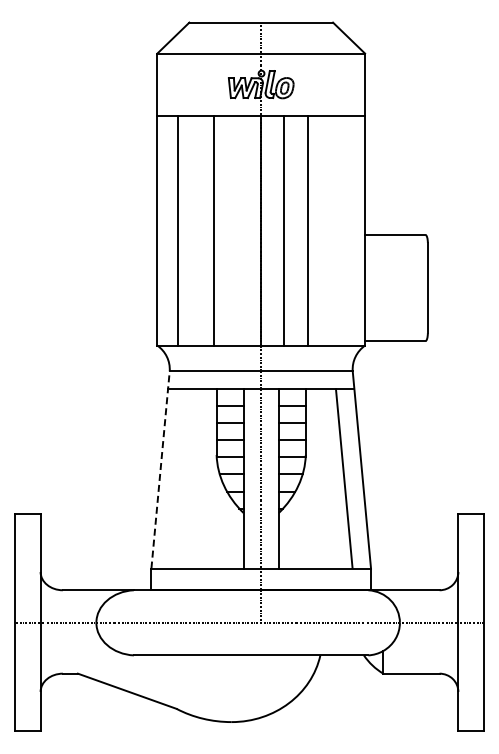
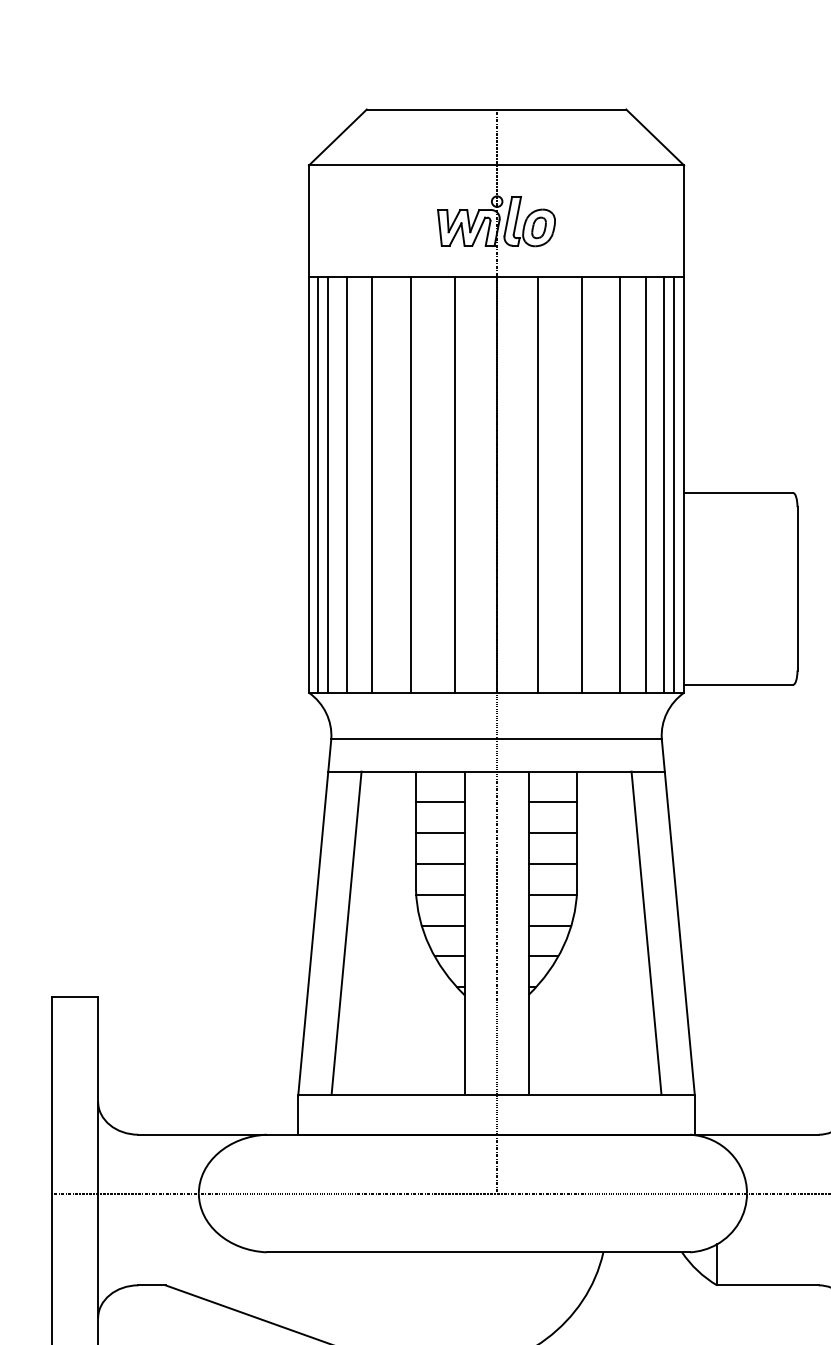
line: (162, 230) -> (318, 484), added
line: (167, 230) -> (327, 484), added
line: (192, 230) -> (372, 484), added
line: (237, 230) -> (453, 484), added
line: (329, 230) -> (619, 484), added
line: (343, 230) -> (645, 484), added
line: (354, 230) -> (664, 484), added
line: (359, 230) -> (674, 484), added
line: (160, 469) -> (314, 916), dashed -> solid
line: (177, 478) -> (345, 932), added

